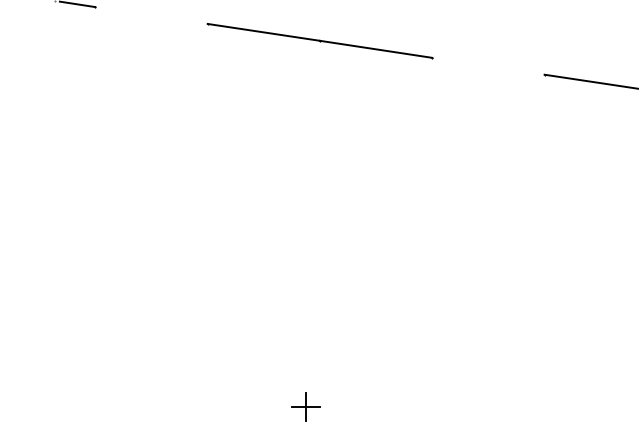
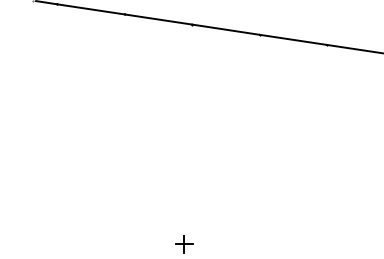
line: (150, 15) -> (90, 9), added
line: (488, 65) -> (293, 39), added

